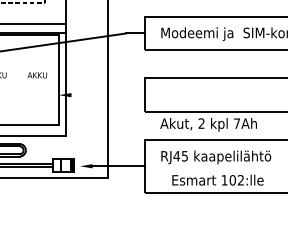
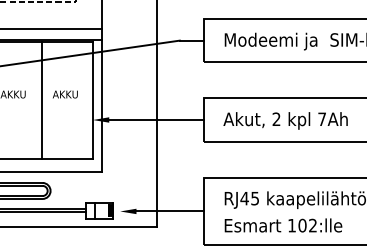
line: (19, 79) -> (42, 99), added
line: (108, 95) -> (156, 120), added
text: (208, 124) -> (285, 120), moved
text: (217, 179) -> (282, 224), moved

